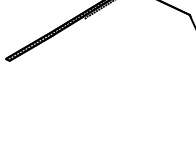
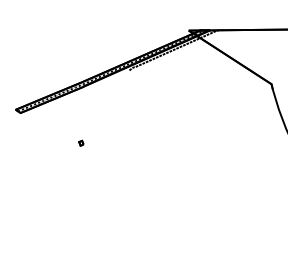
part: (57, 76) -> (81, 142), added

